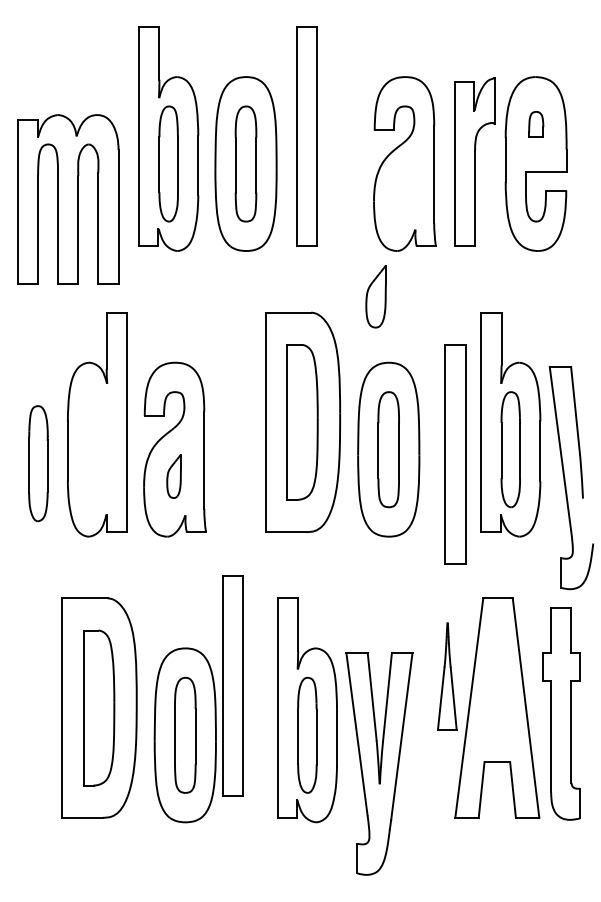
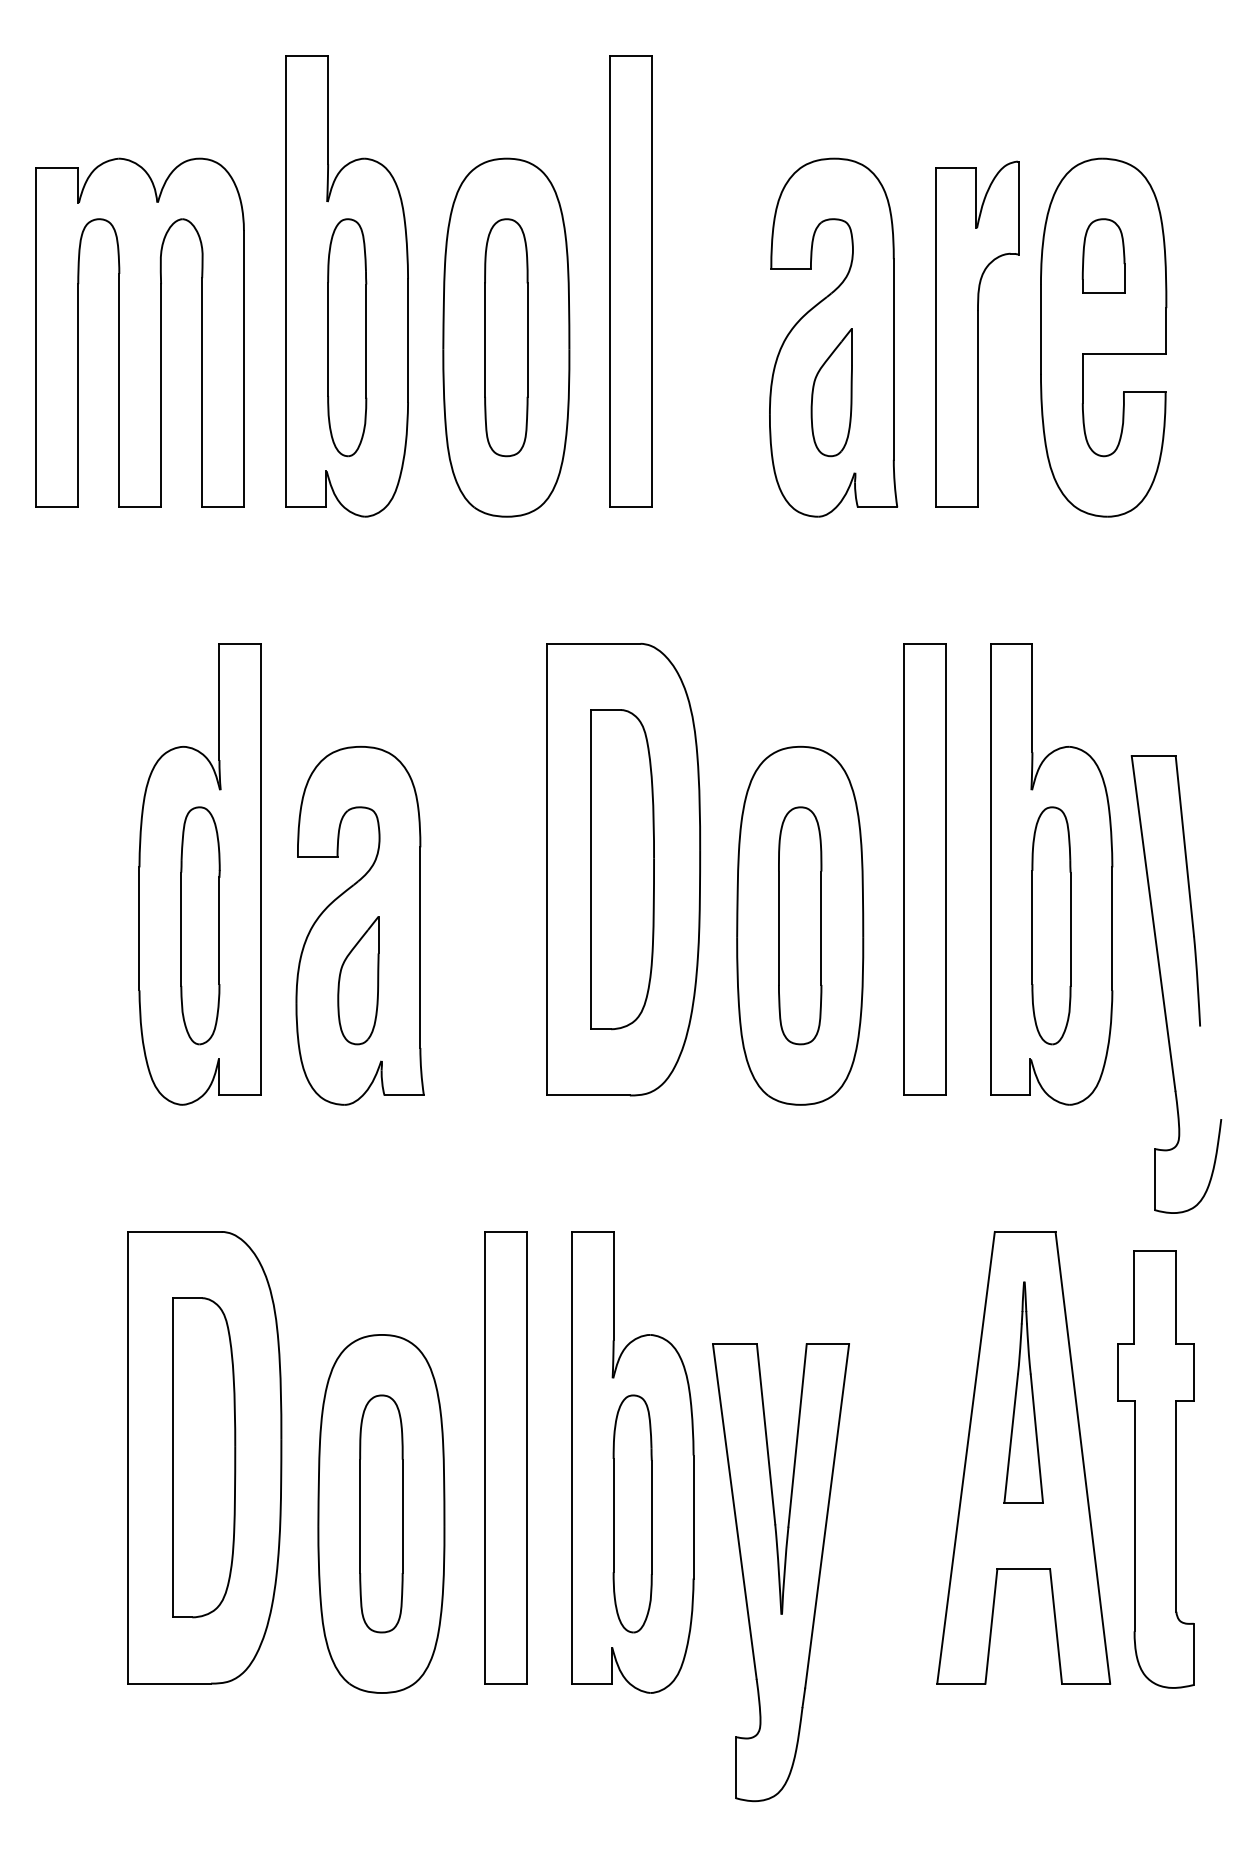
part: (536, 124) -> (1104, 256), size x1.43
part: (68, 199) -> (140, 332), moved
part: (375, 296) -> (830, 392), moved
part: (455, 454) -> (925, 869), moved
part: (38, 463) -> (200, 925), moved
part: (173, 476) -> (357, 980), size x1.43
part: (447, 676) -> (1024, 1392), moved
part: (232, 685) -> (505, 1456), moved

